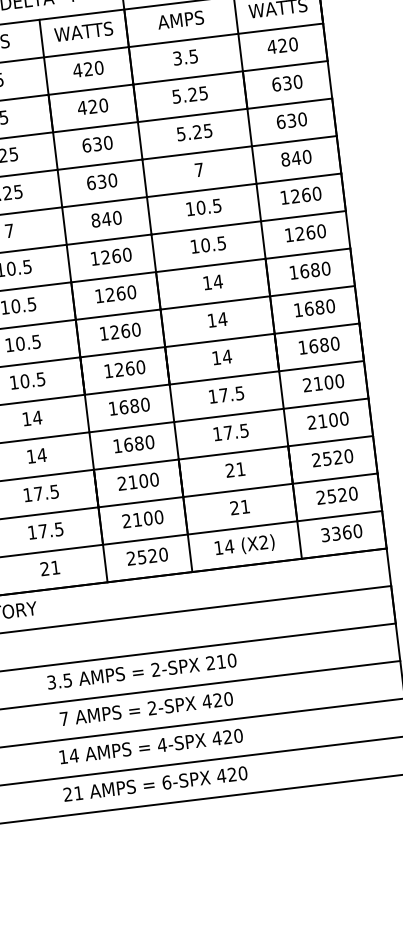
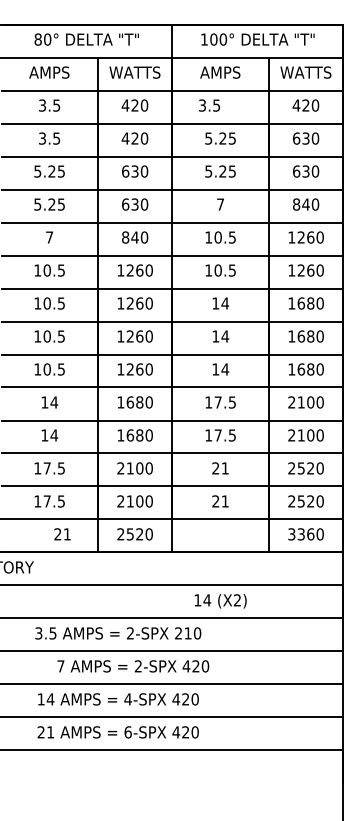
text: (185, 57) -> (209, 105), moved
text: (244, 546) -> (220, 601), moved
text: (50, 568) -> (62, 534), moved
text: (146, 709) -> (133, 666), moved

